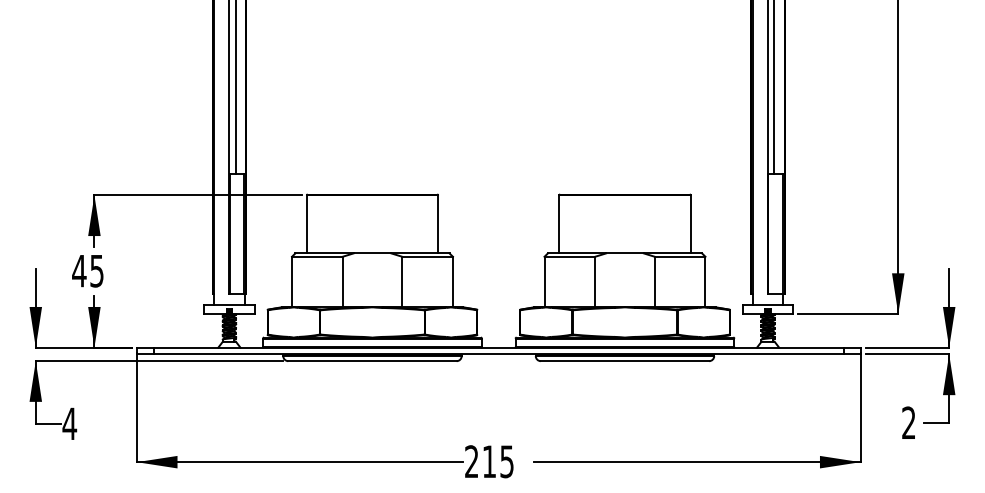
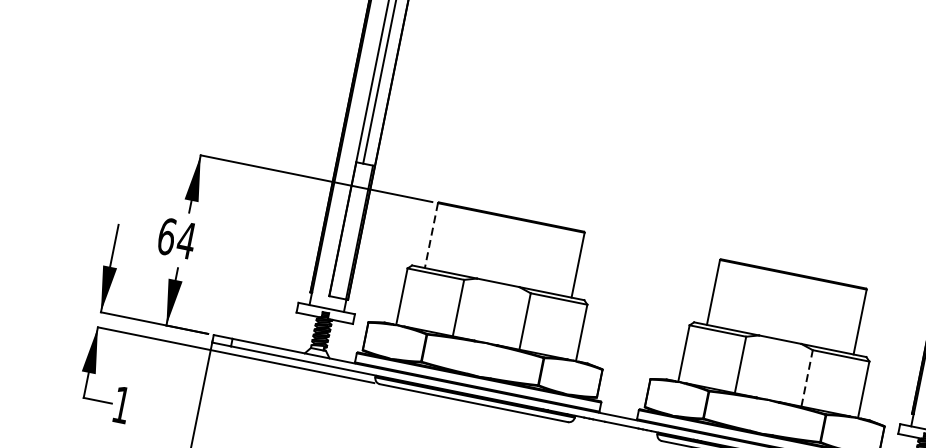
line: (306, 224) -> (431, 235), solid -> dashed
text: (88, 270) -> (177, 237), 45 -> 64
line: (654, 281) -> (806, 377), solid -> dashed
text: (69, 423) -> (121, 404), 4 -> 1

